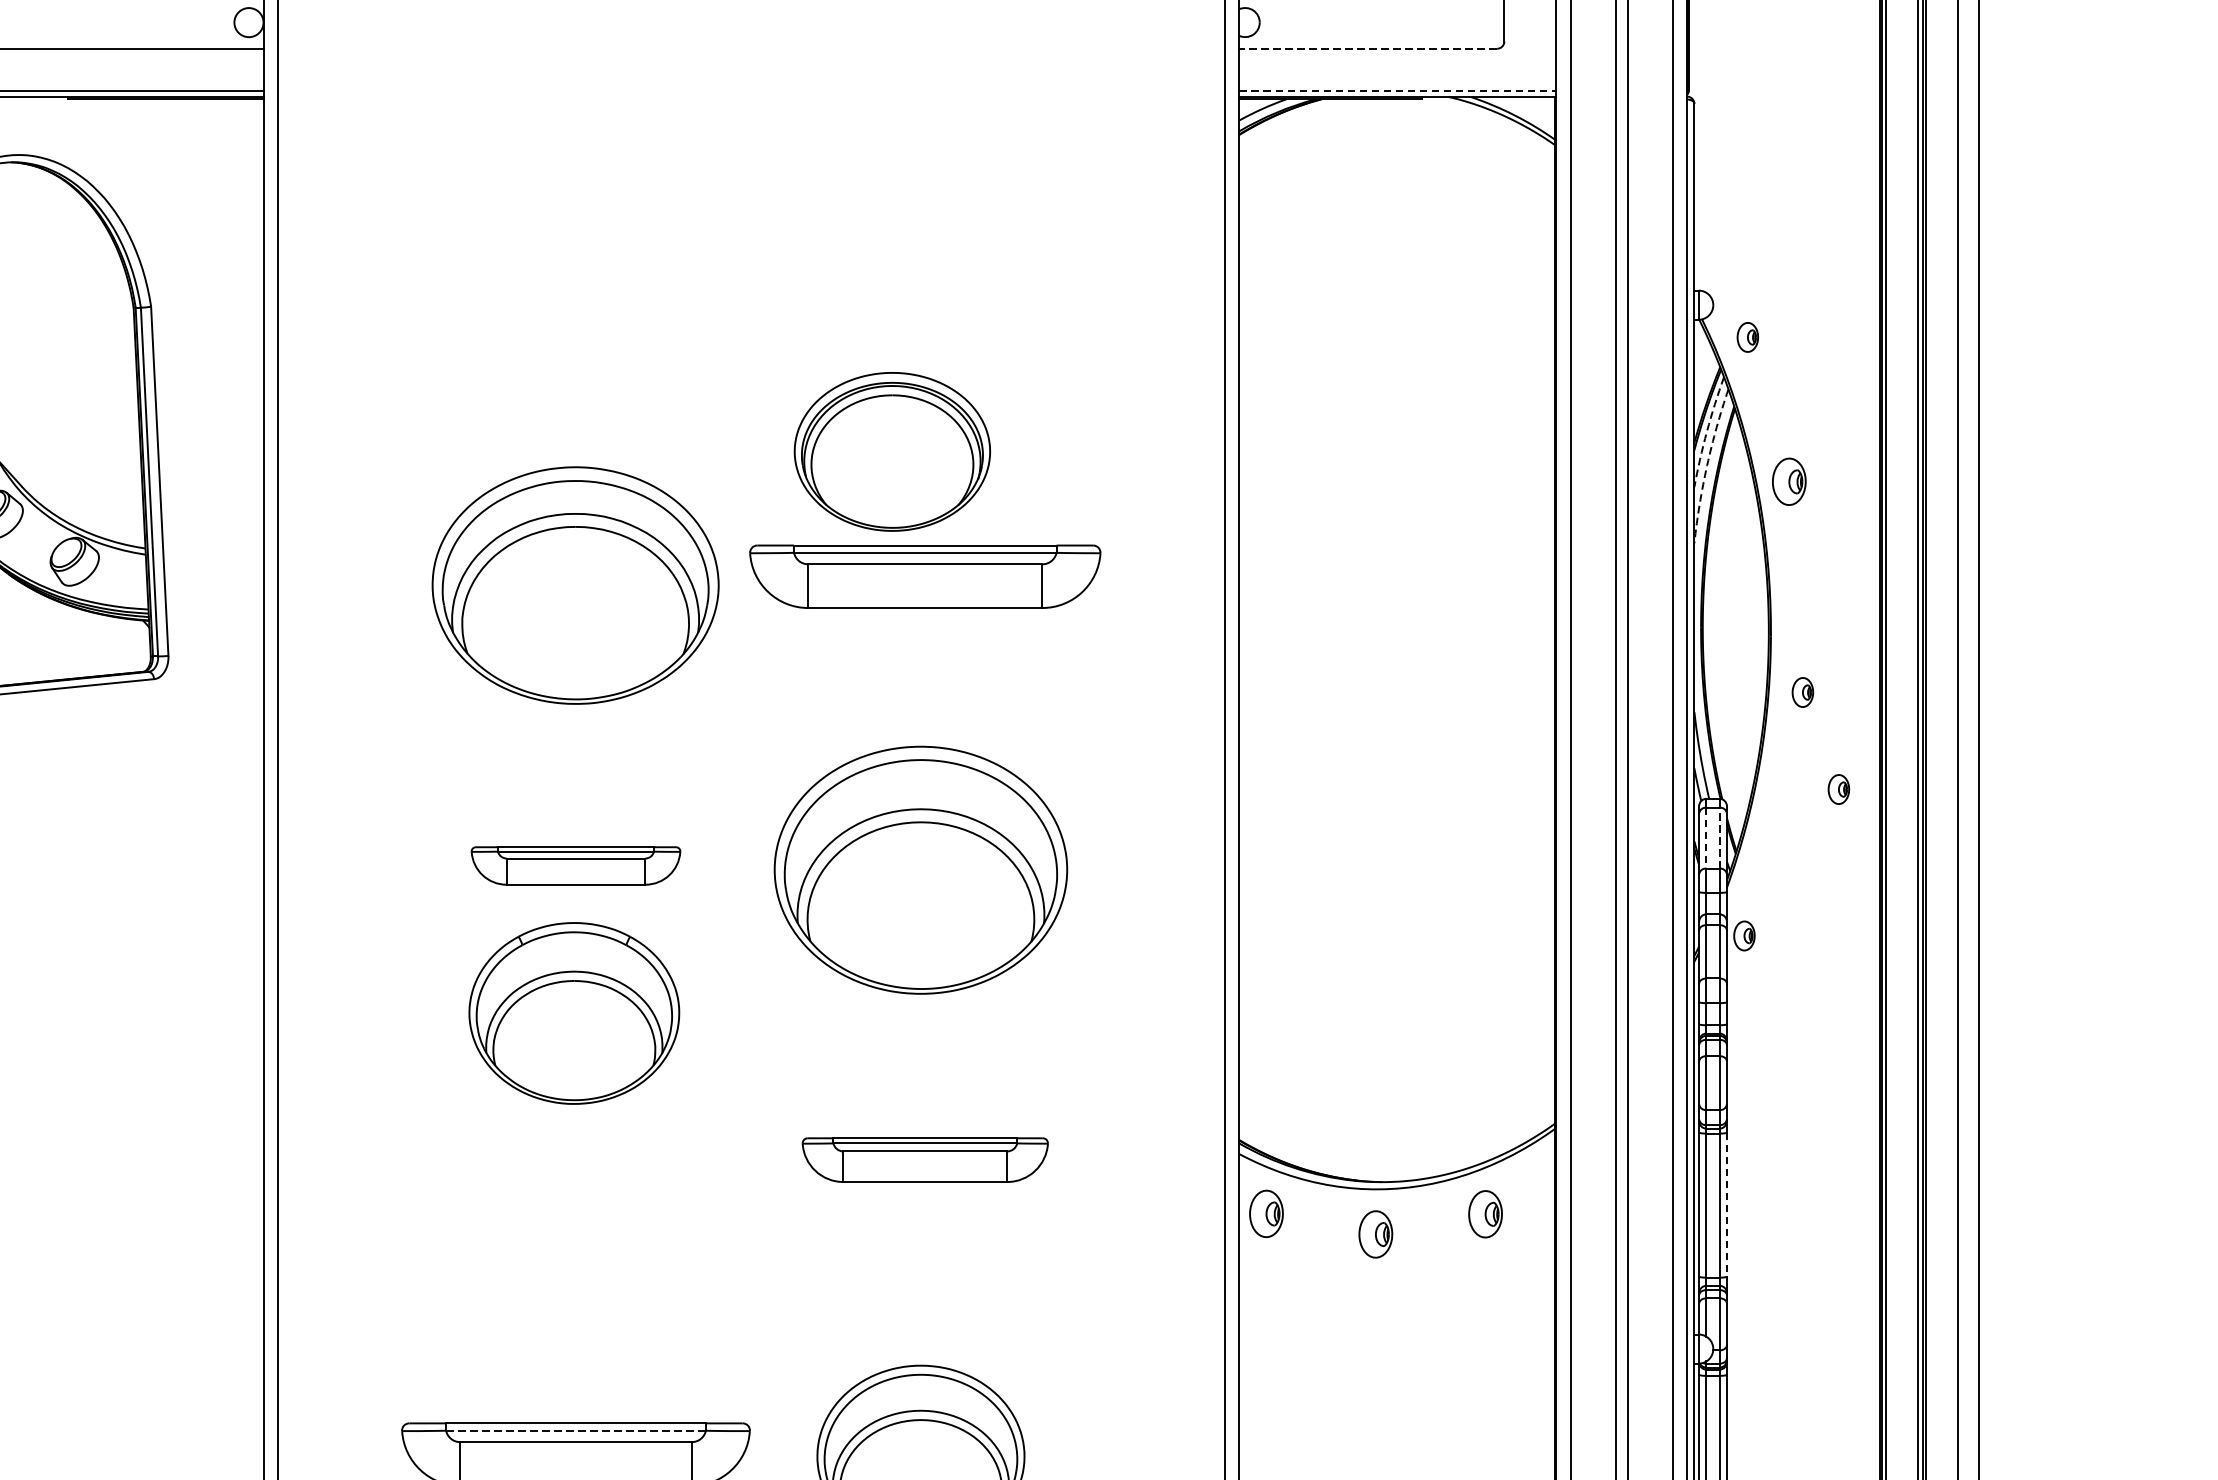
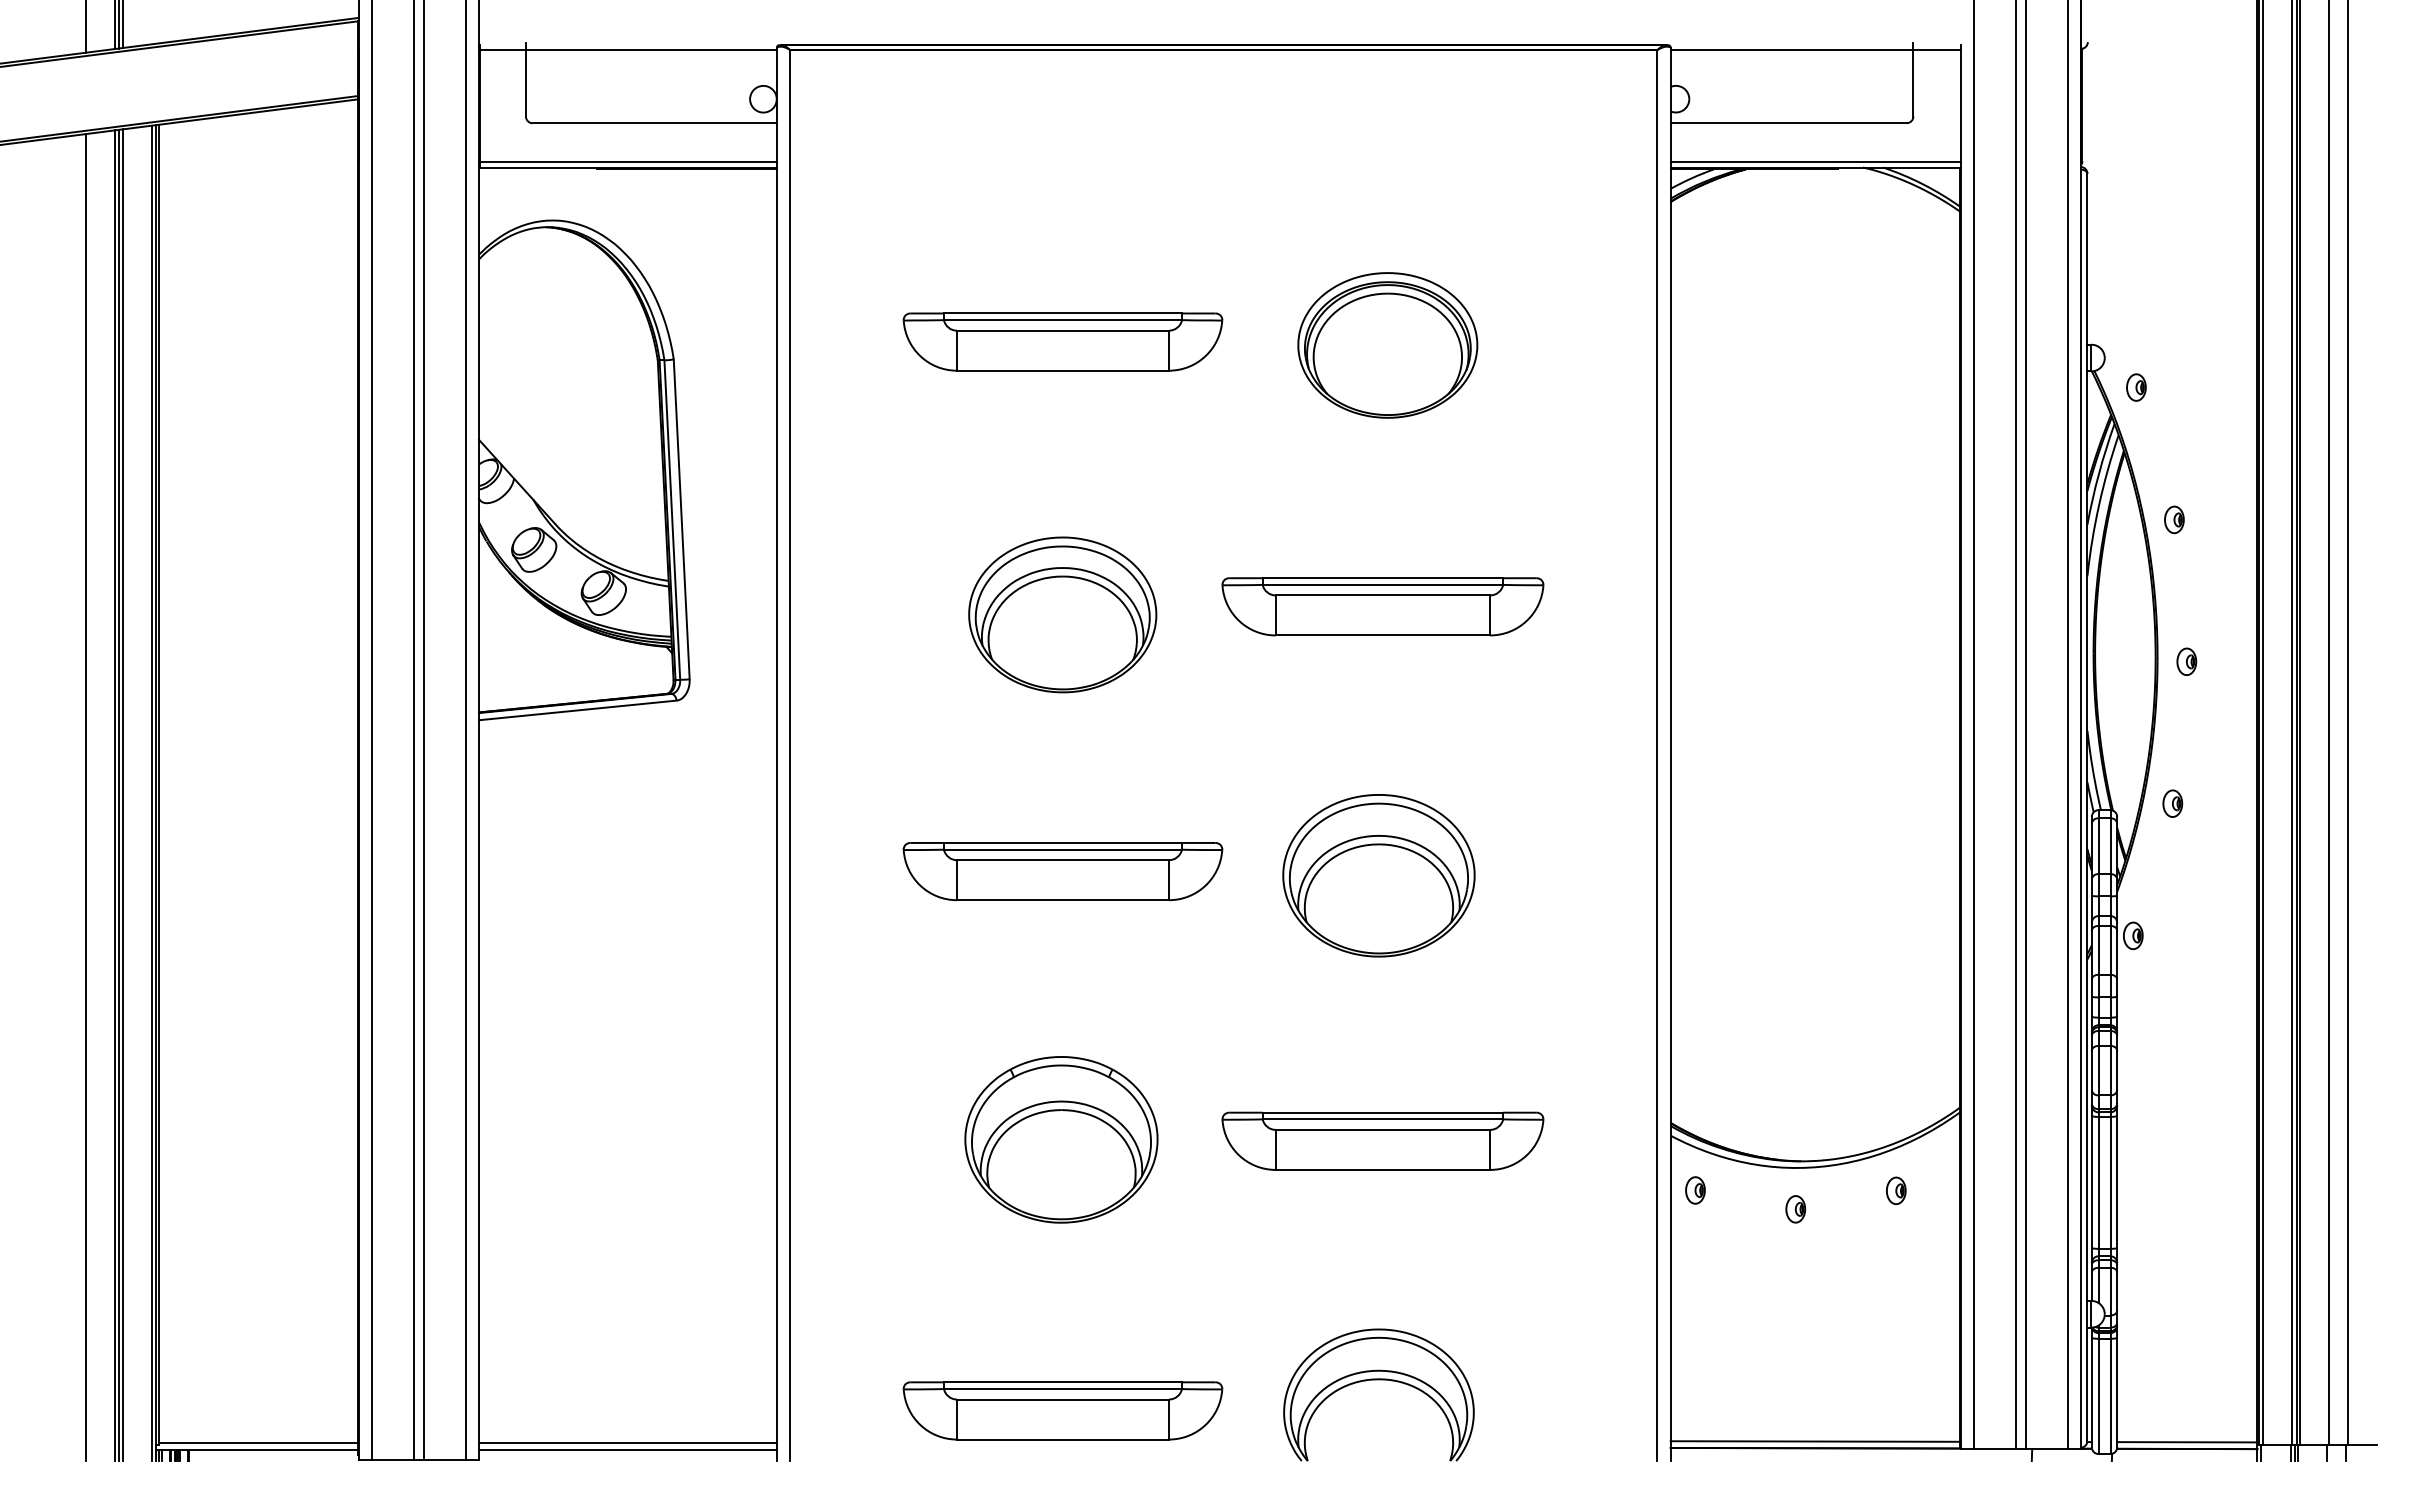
line: (1368, 49) -> (1788, 123), dashed -> solid
line: (1398, 91) -> (1816, 162), dashed -> solid
part: (575, 287) -> (1062, 341), added
arc: (1706, 431) -> (2098, 473), dashed -> solid
part: (892, 451) -> (1387, 345), moved
arc: (1707, 465) -> (2099, 504), dashed -> solid
part: (1789, 481) -> (2174, 519), size x0.62
part: (575, 585) -> (1062, 614), size x0.71
part: (1802, 692) -> (2186, 661), moved
part: (1838, 789) -> (2172, 803), moved
line: (1706, 838) -> (2098, 846), dashed -> solid
line: (1719, 838) -> (2110, 846), dashed -> solid
part: (575, 865) -> (1062, 871), size x1.67
part: (920, 870) -> (1378, 875), size x0.71
part: (574, 1013) -> (1061, 1139), moved
part: (924, 1159) -> (1382, 1140), size x1.43
line: (1727, 1204) -> (2117, 1181), dashed -> solid
part: (1266, 1213) -> (1695, 1190), size x0.62
part: (1485, 1213) -> (1896, 1190), size x0.62
part: (1375, 1234) -> (1795, 1209), size x0.62
line: (575, 1431) -> (1062, 1389), dashed -> solid

